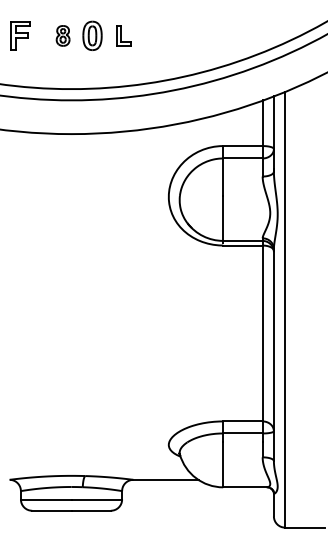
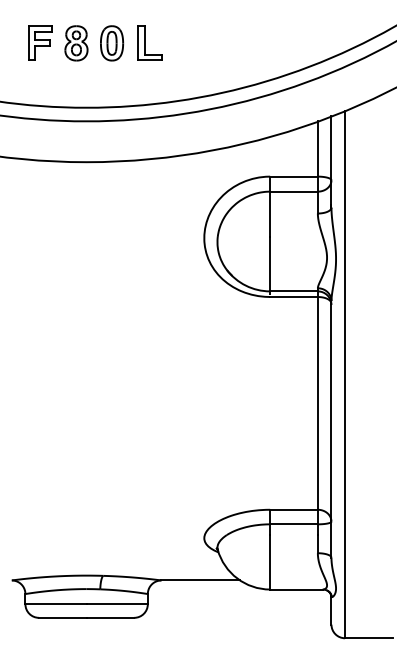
part: (20, 35) -> (40, 42), moved
part: (123, 35) -> (149, 42), size x1.43
part: (63, 36) -> (76, 43), size x1.43

